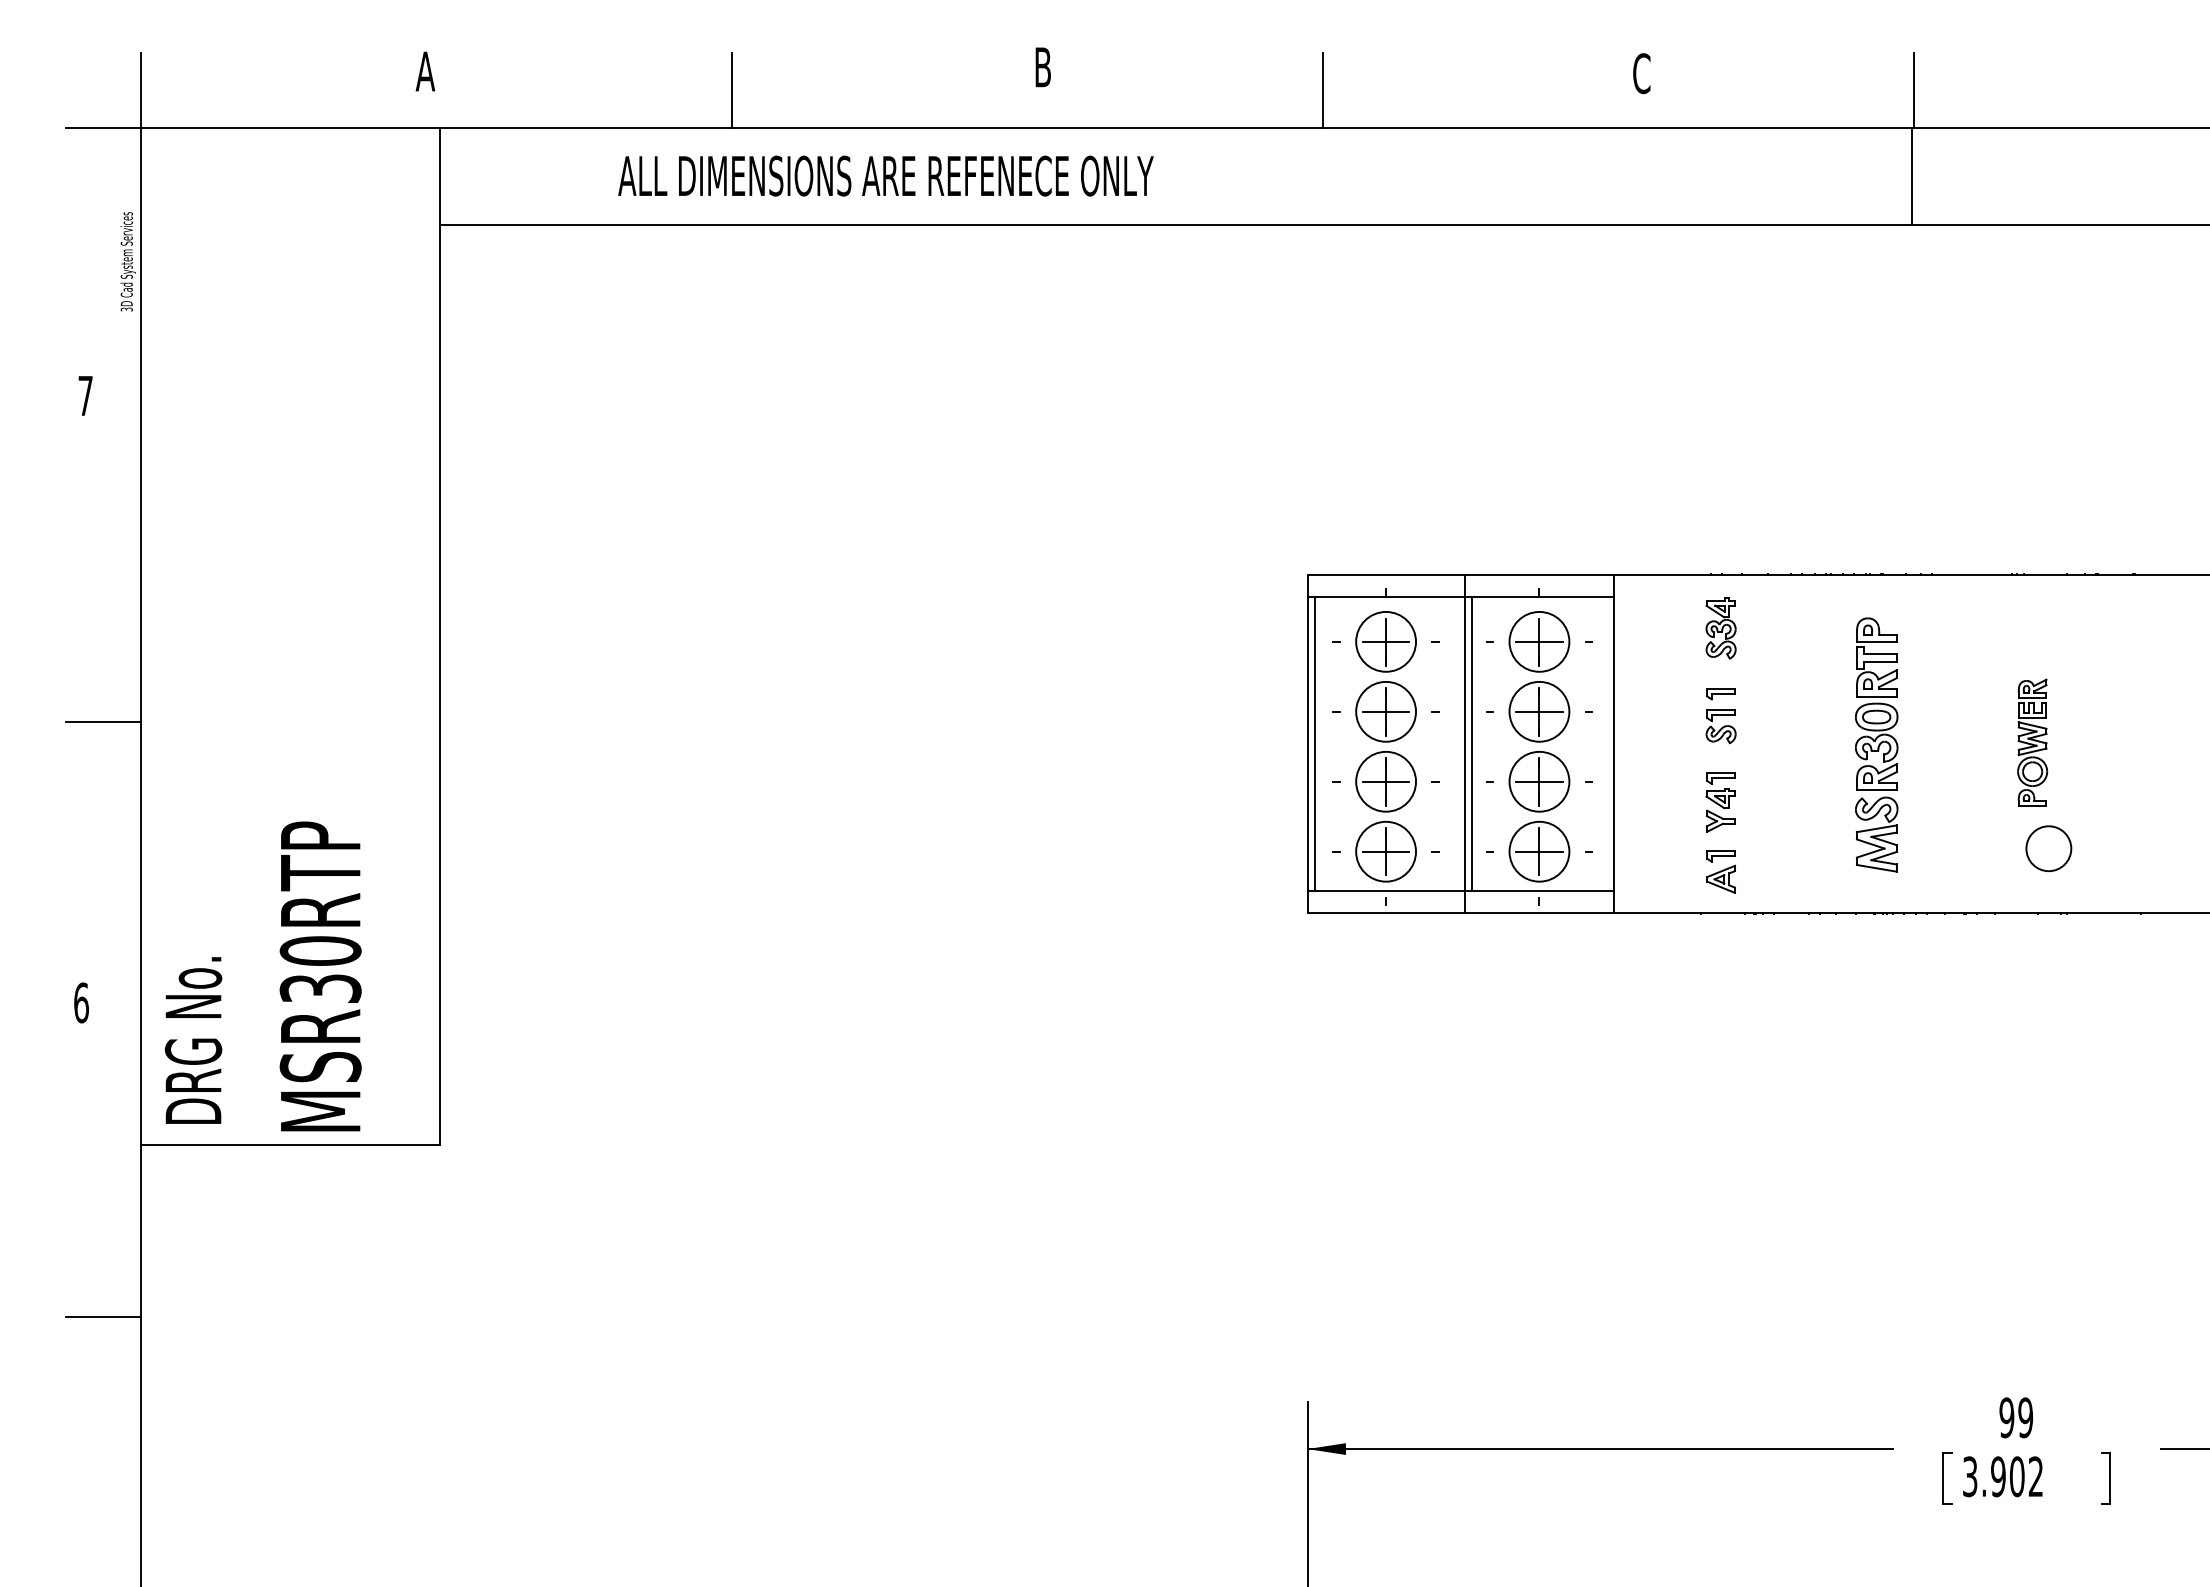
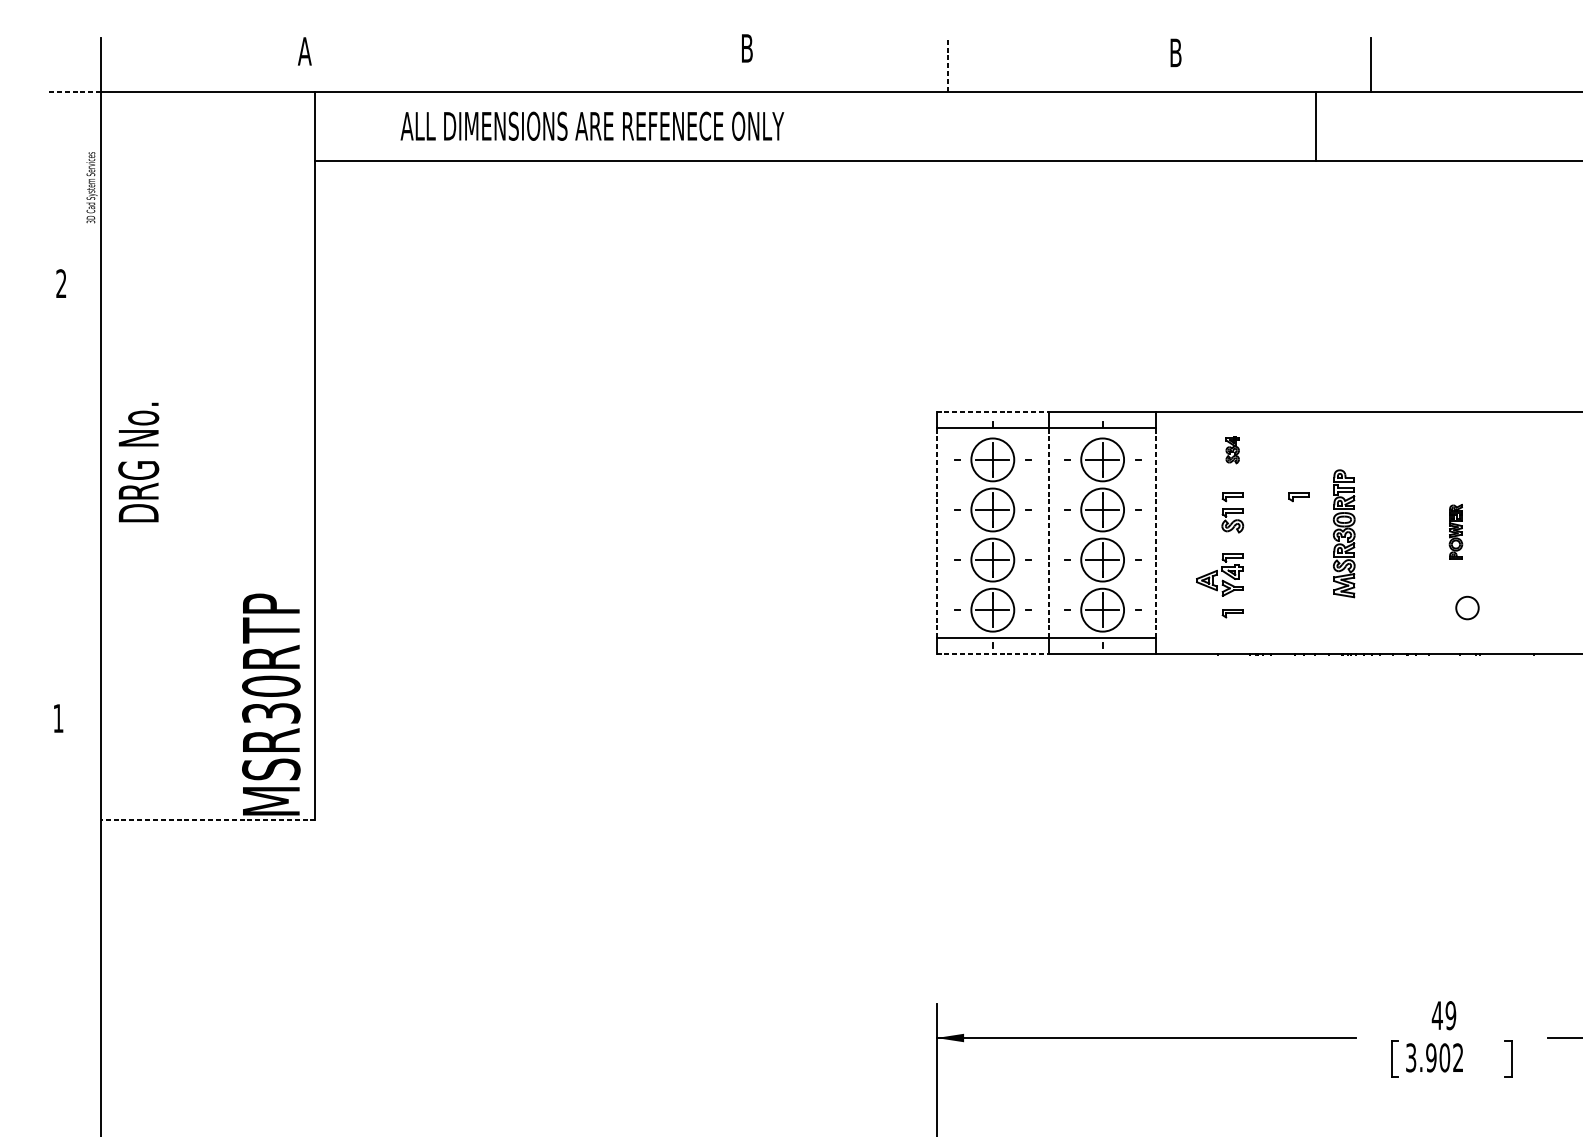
text: (1641, 73) -> (1175, 52), C -> B
line: (732, 90) -> (524, 65), removed
line: (1323, 90) -> (947, 65), solid -> dashed
line: (103, 128) -> (74, 92), solid -> dashed
text: (885, 175) -> (592, 125), moved
line: (1911, 176) -> (1316, 126), moved
text: (85, 395) -> (61, 283), 7 -> 2
line: (1386, 574) -> (993, 411), solid -> dashed
part: (1720, 628) -> (1232, 450), size x0.6
part: (1813, 694) -> (1298, 497), added
line: (103, 722) -> (74, 517), removed
part: (2032, 742) -> (1455, 531), size x0.6
line: (1307, 743) -> (936, 532), solid -> dashed
line: (1464, 743) -> (1048, 532), solid -> dashed
line: (1614, 743) -> (1156, 532), solid -> dashed
line: (1315, 744) -> (942, 533), removed
line: (1472, 744) -> (1054, 533), removed
part: (1876, 744) -> (1344, 533), size x0.7
circle: (2048, 848) -> (1467, 607), size x0.7
part: (1720, 878) -> (1206, 579), moved
line: (1386, 913) -> (993, 654), solid -> dashed
text: (320, 976) -> (271, 704), moved
text: (81, 1002) -> (58, 718), 6 -> 1
text: (193, 1040) -> (138, 462), moved
line: (290, 1145) -> (208, 820), solid -> dashed
line: (103, 1316) -> (74, 943), removed
text: (2006, 1417) -> (1437, 1015), 99 -> 49

